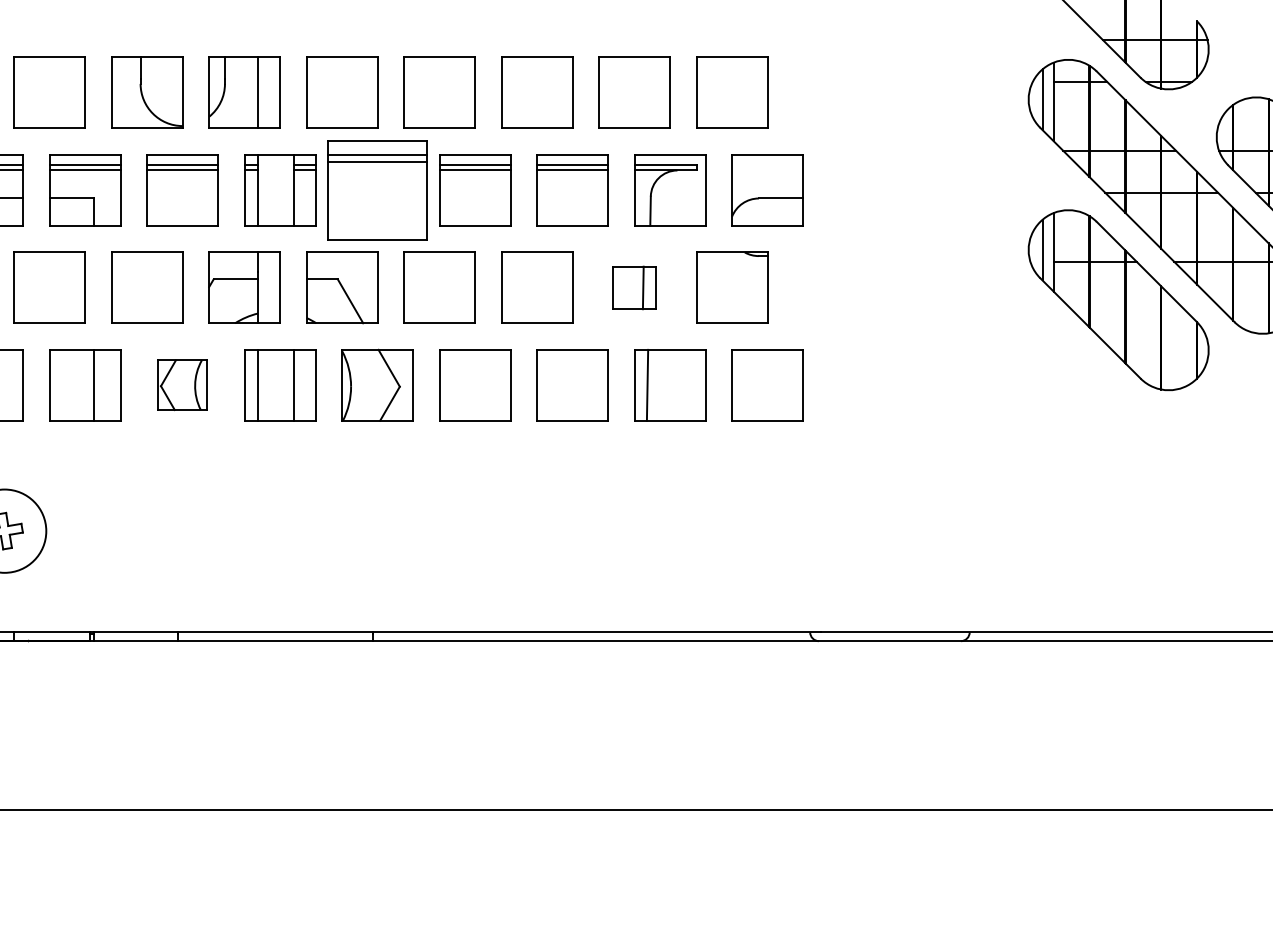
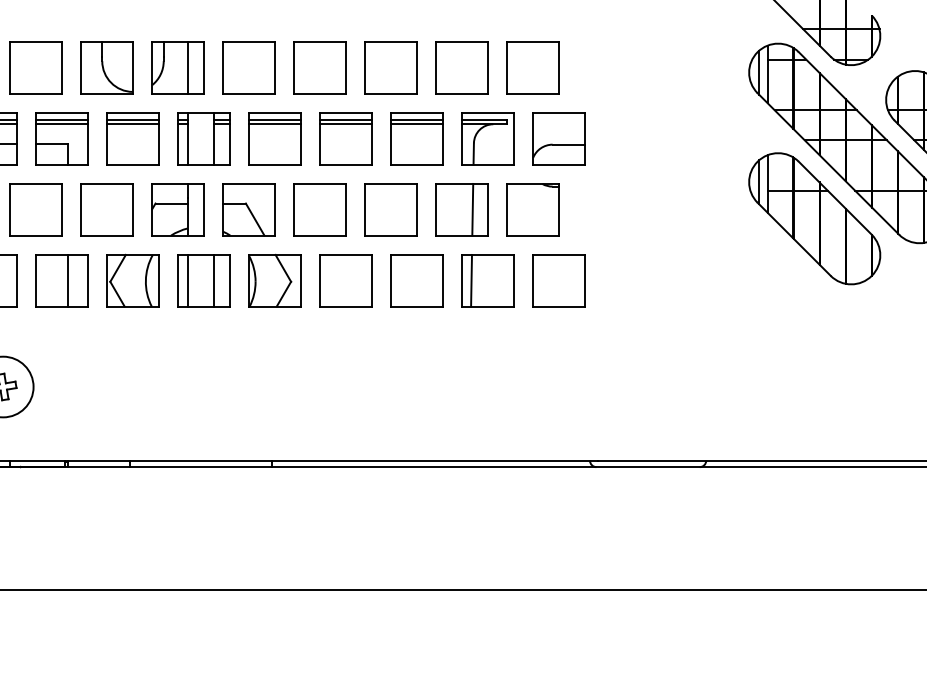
part: (377, 190) -> (274, 138), size x0.71
part: (633, 287) -> (461, 209), size x1.67
part: (182, 384) -> (132, 280), size x1.43

